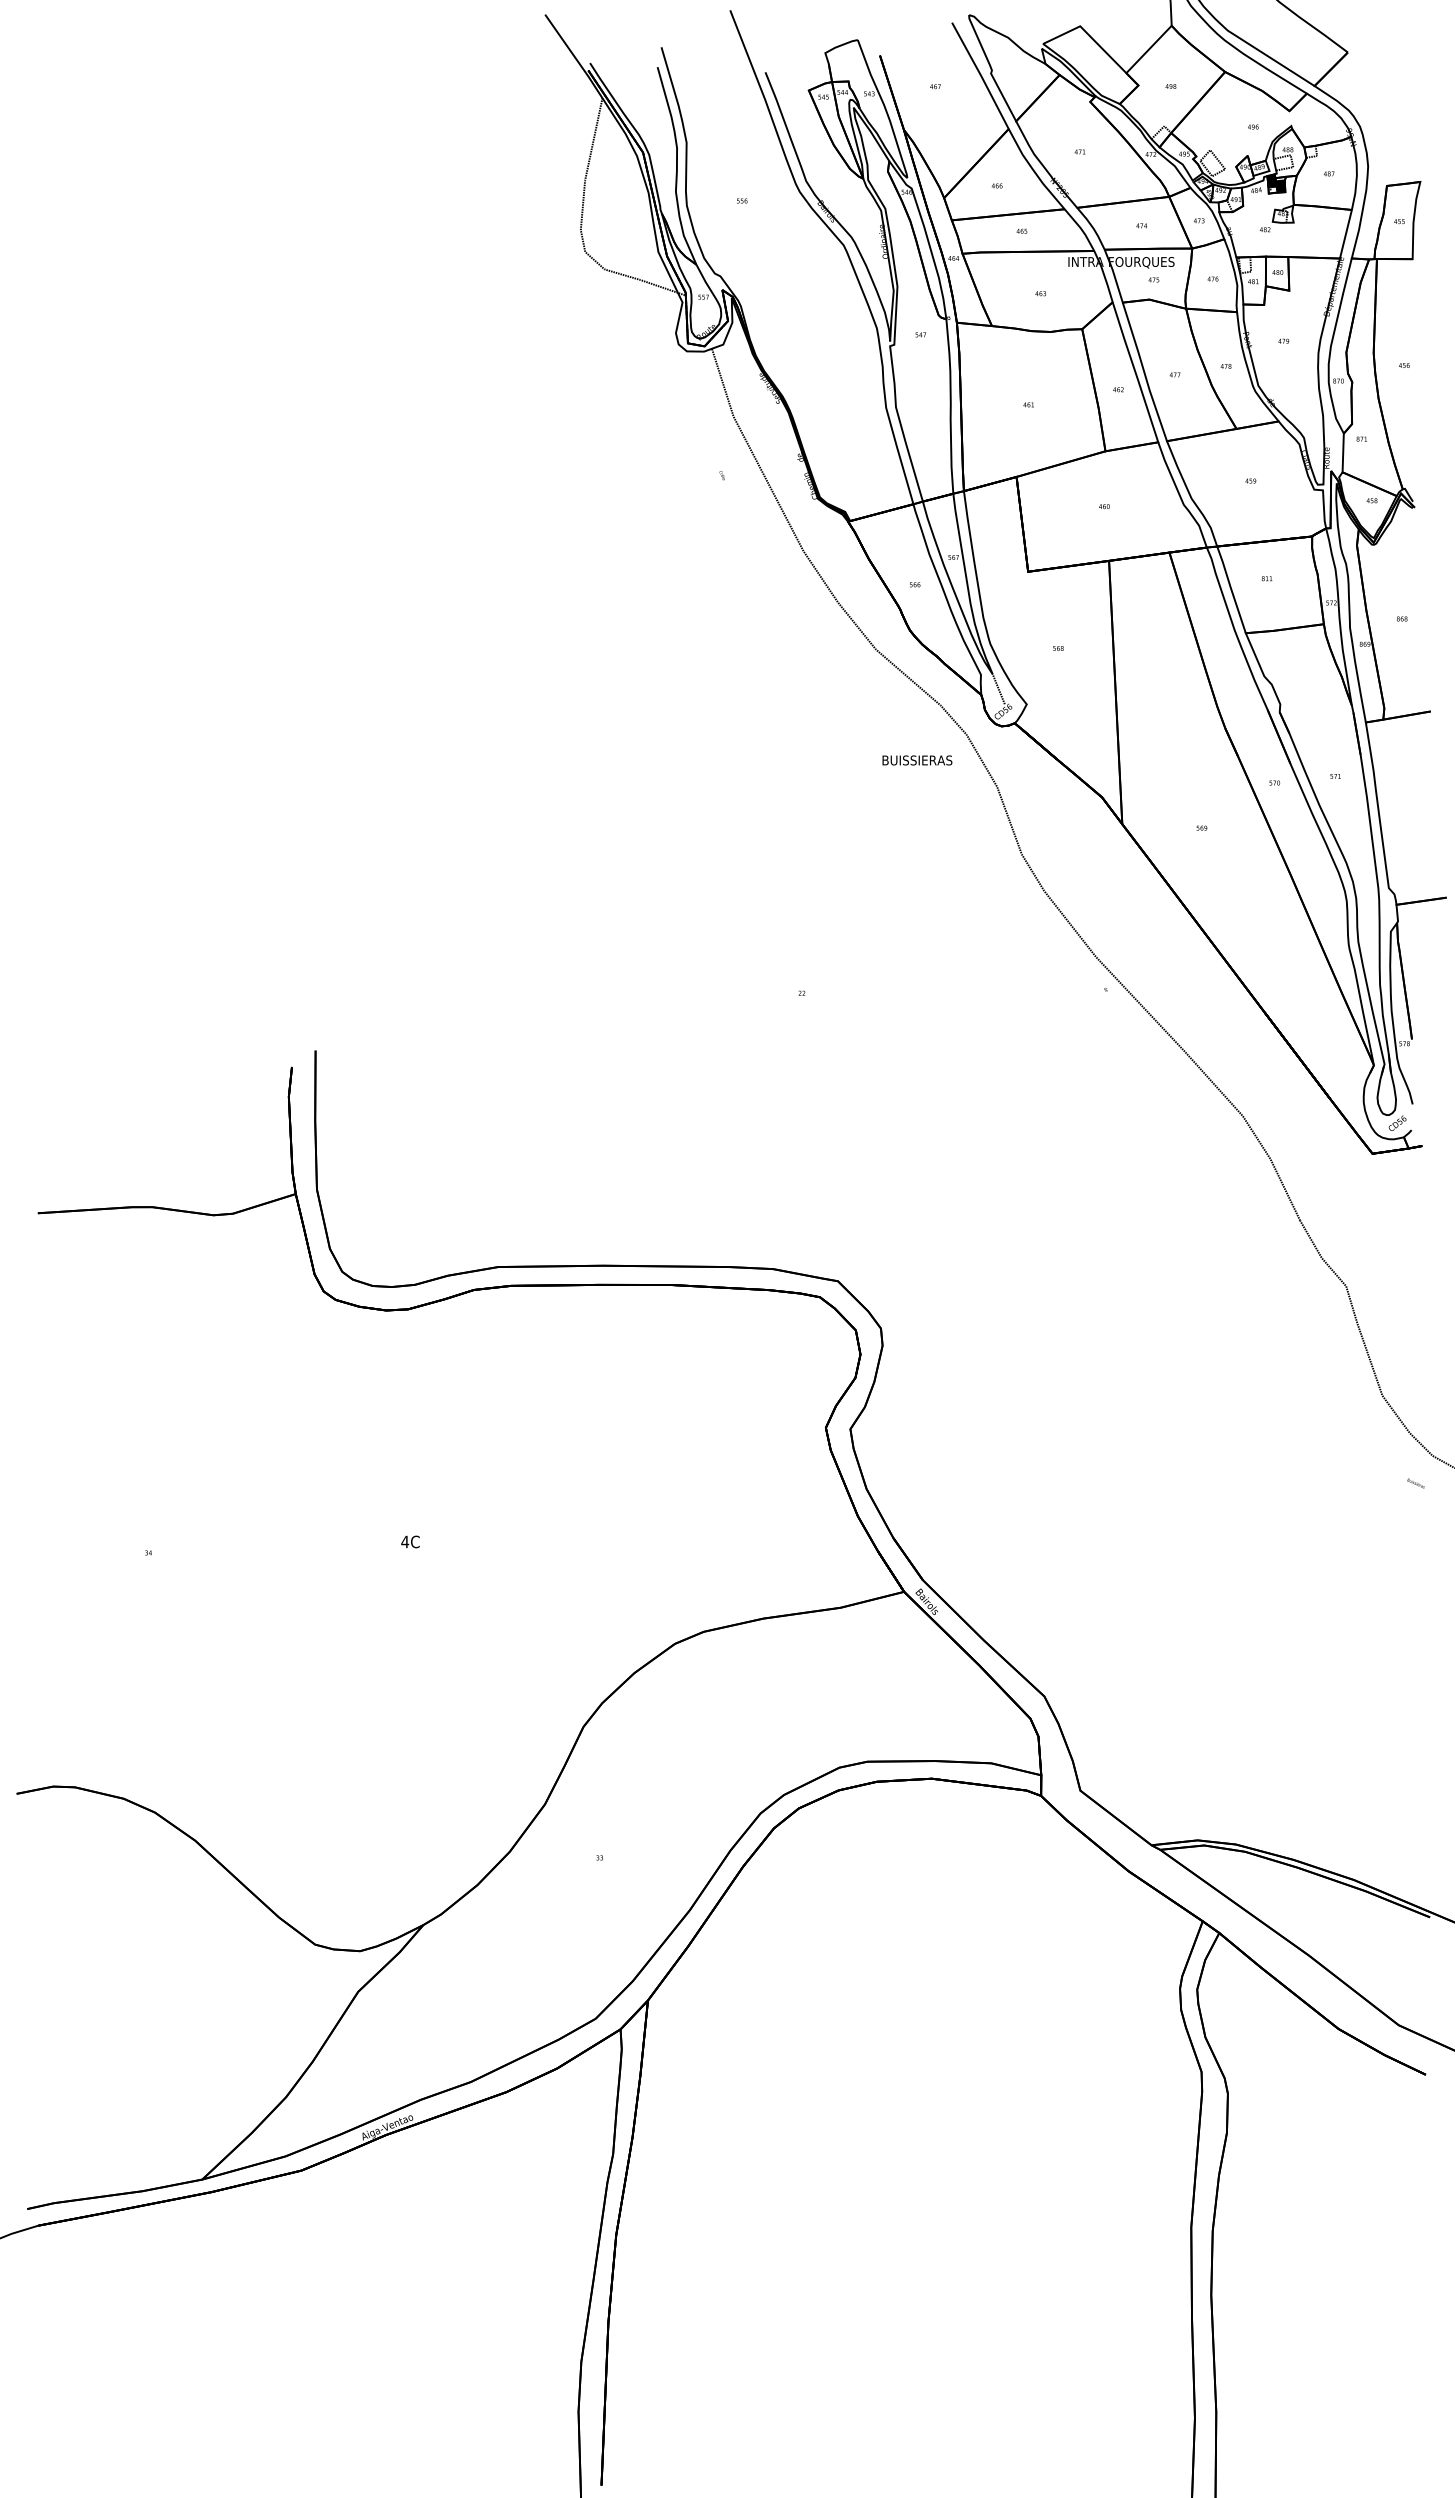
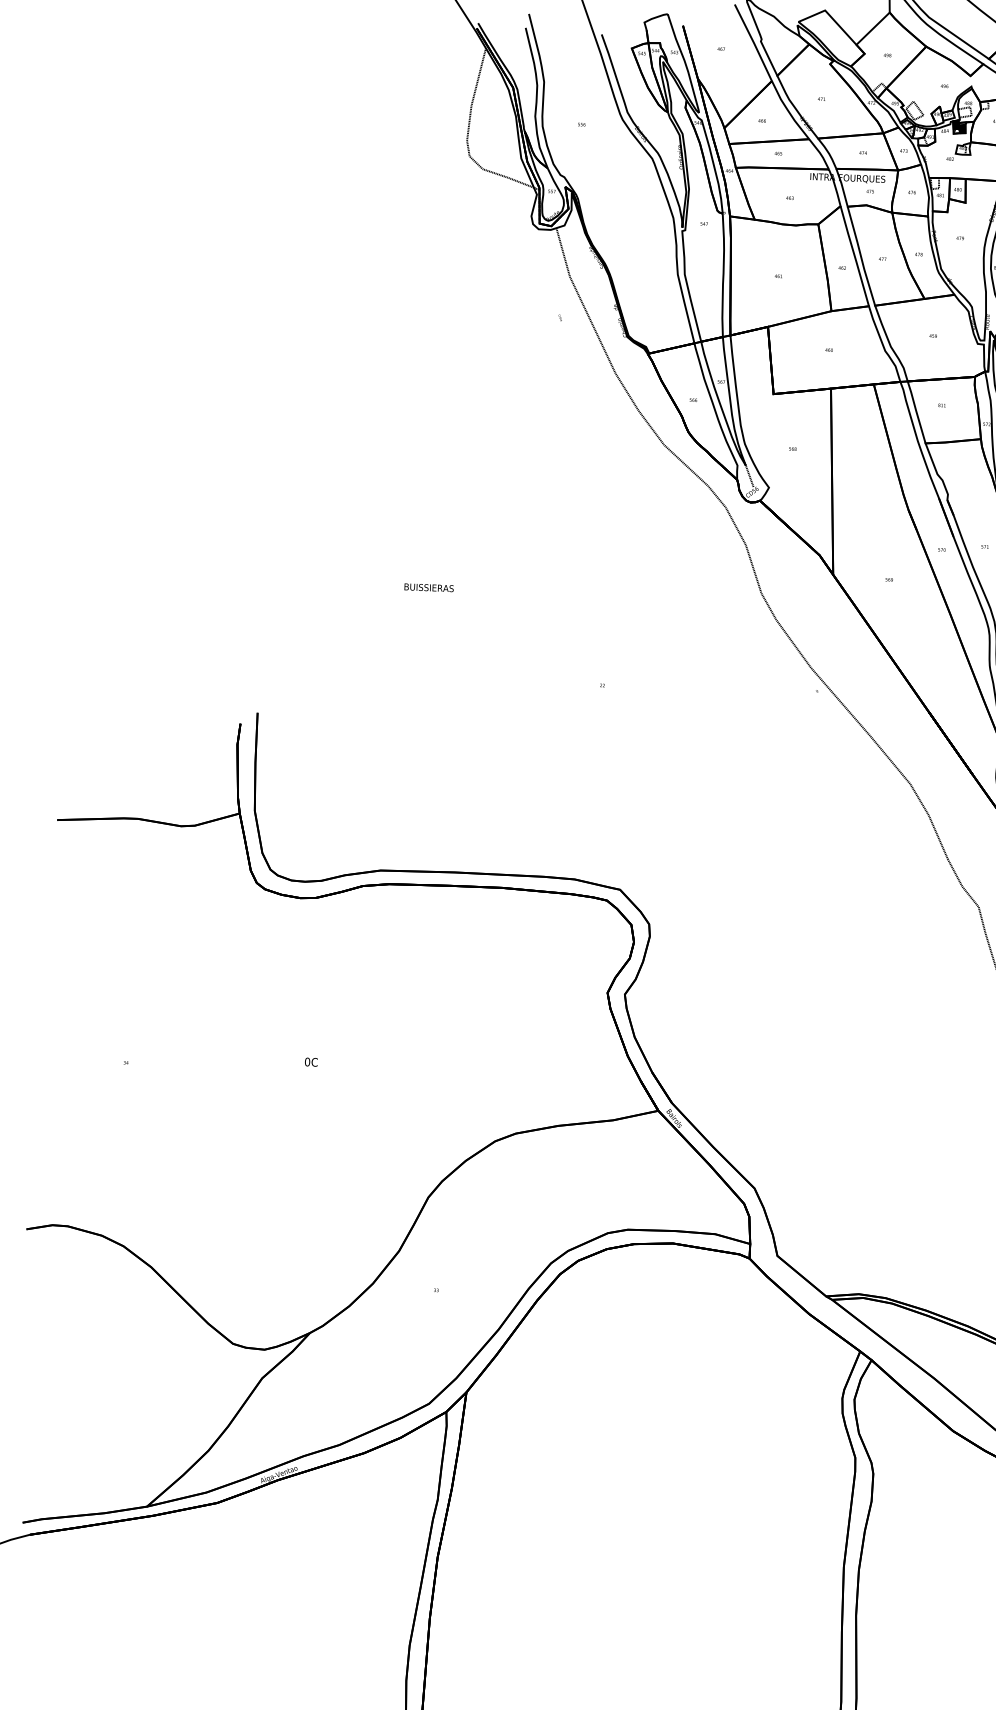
text: (917, 760) -> (429, 587), moved
text: (405, 1541) -> (307, 1061), 4C -> 0C

